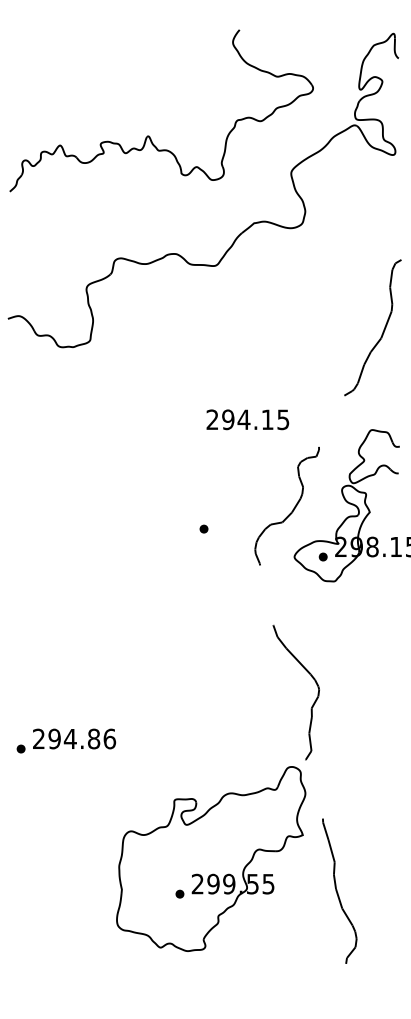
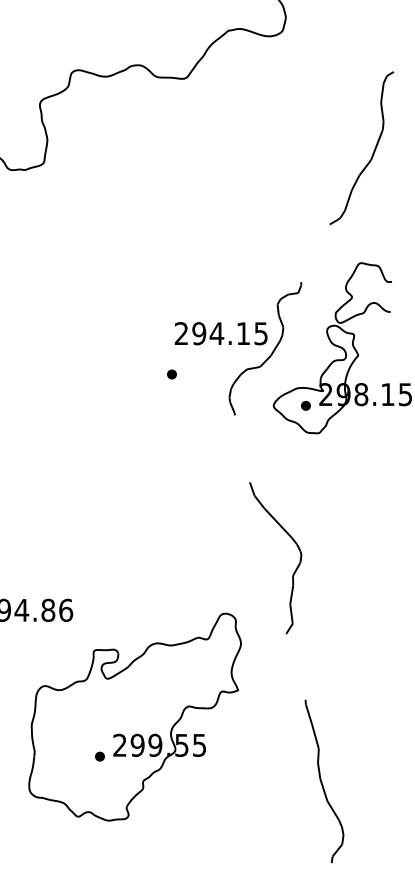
text: (247, 419) -> (220, 333), moved
part: (211, 858) -> (135, 716), moved

